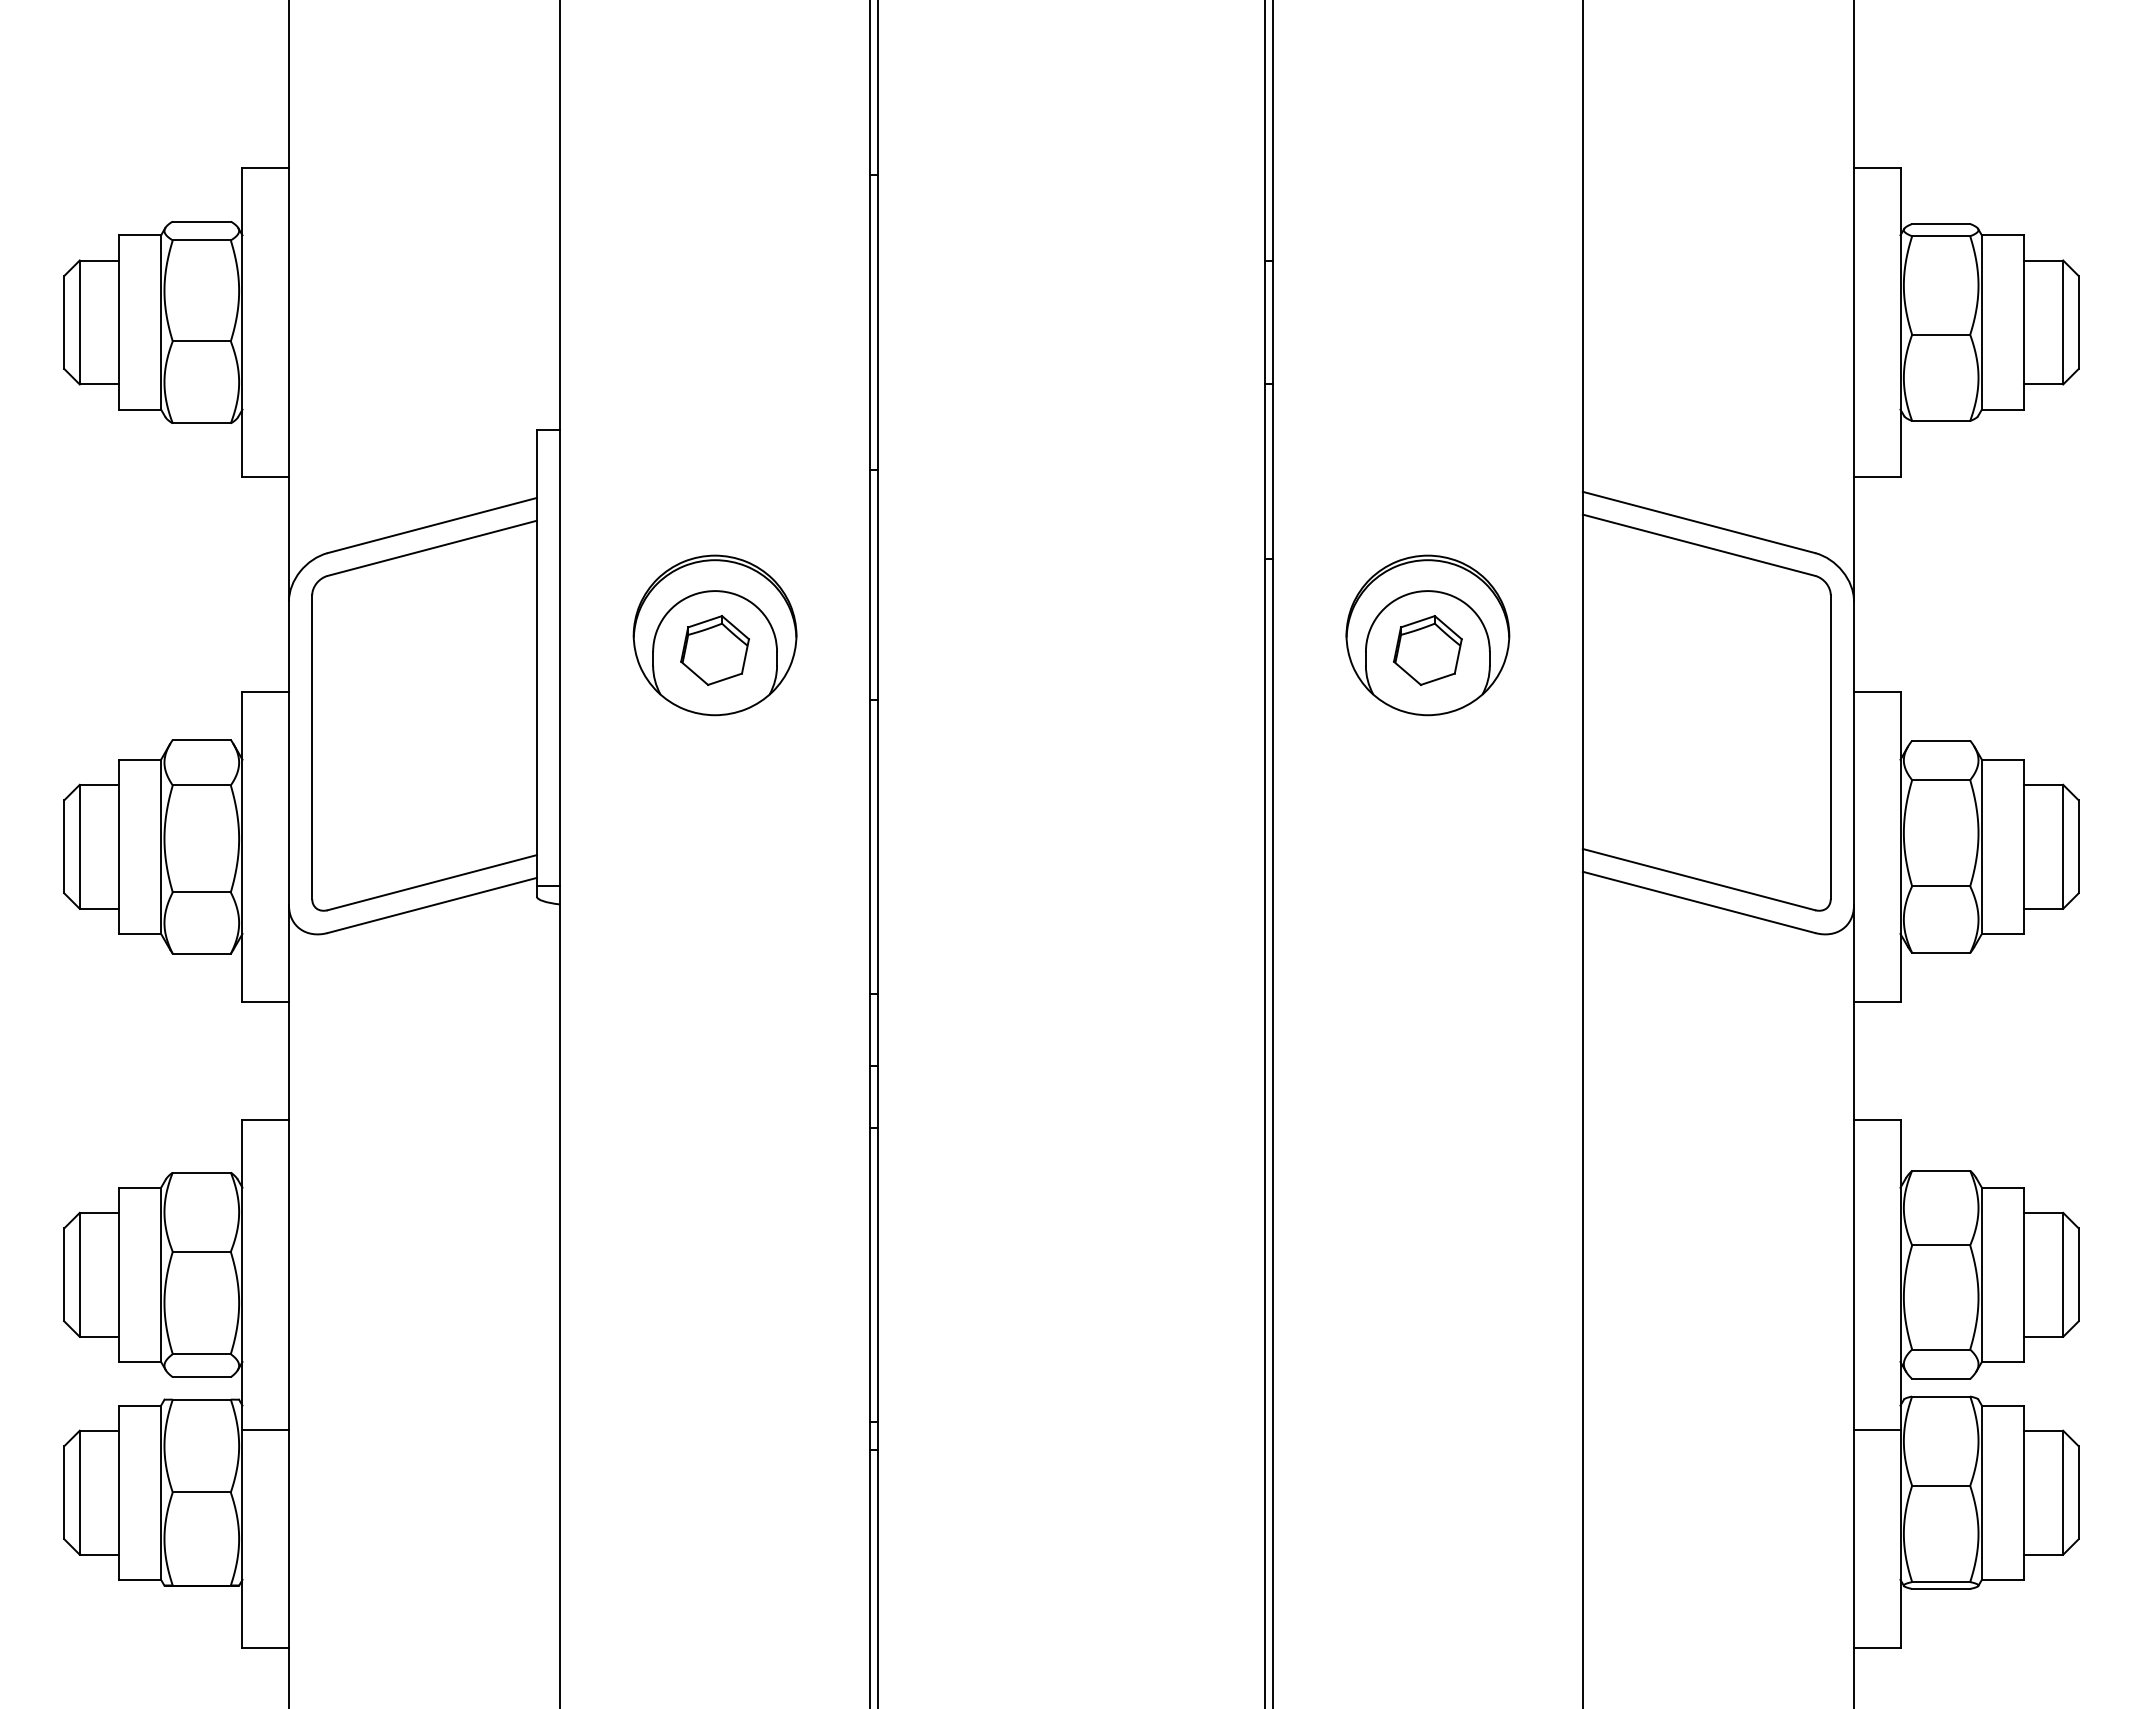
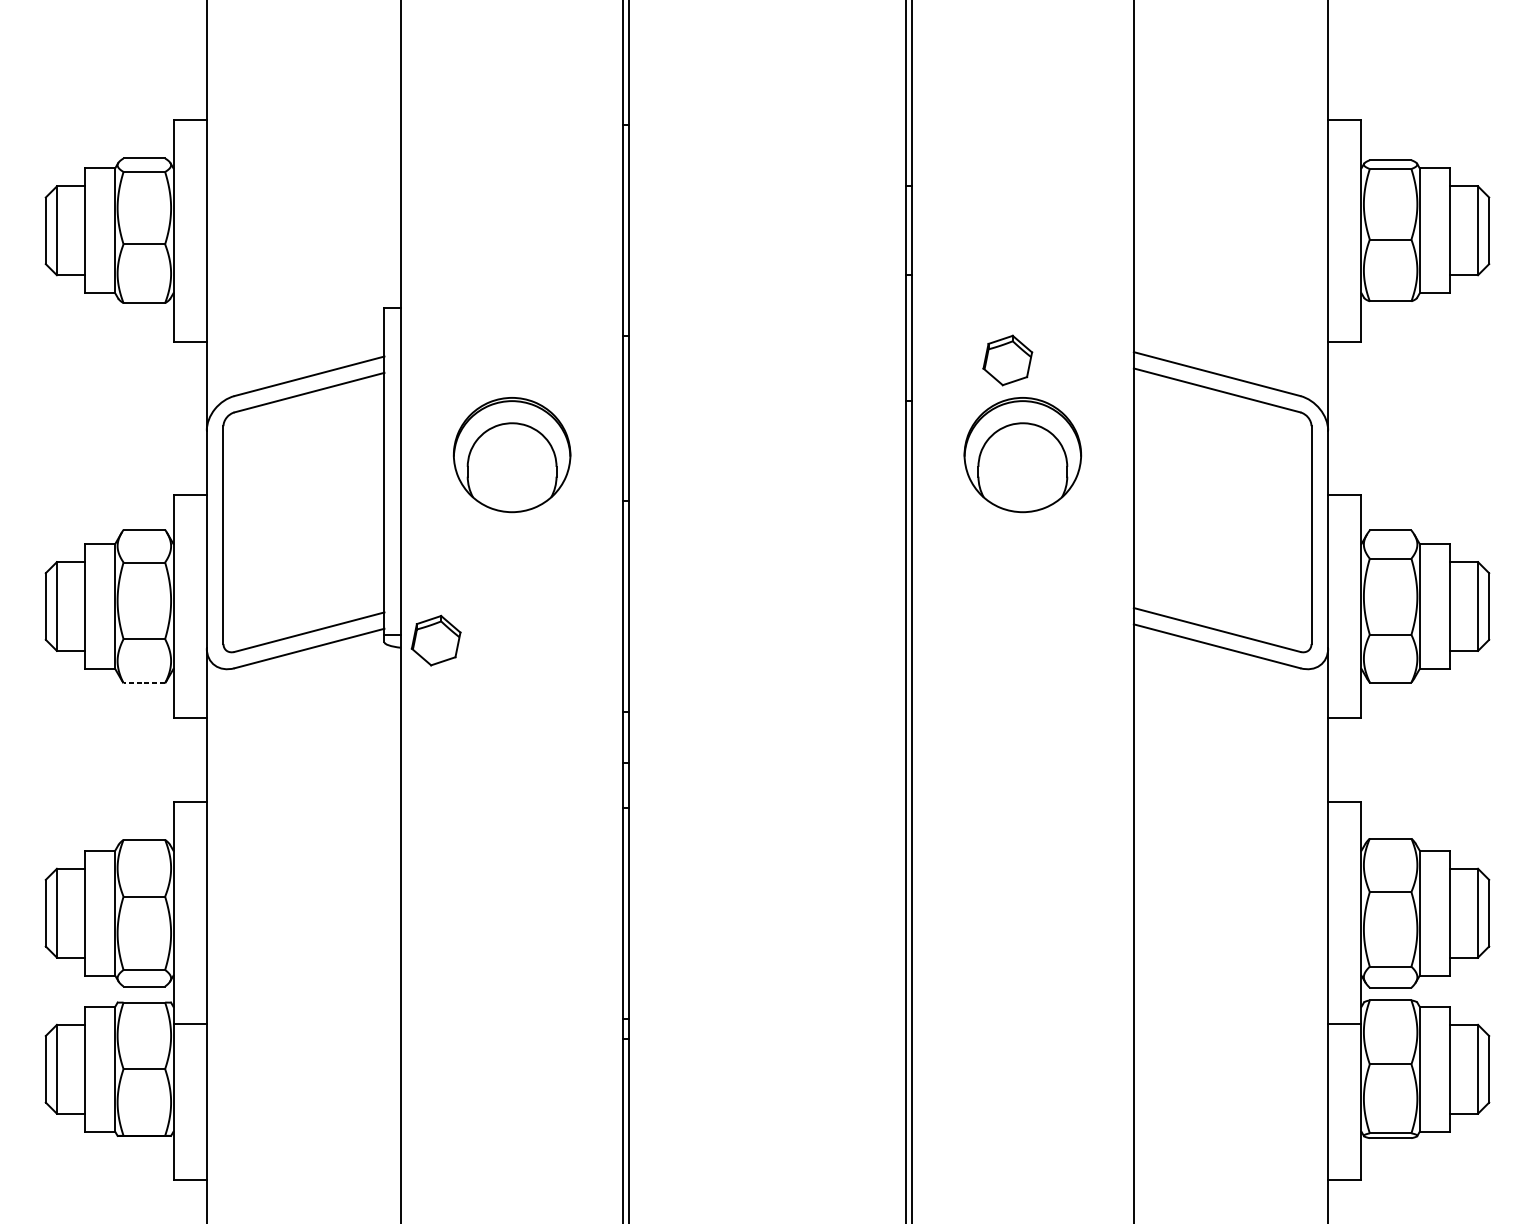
part: (714, 650) -> (435, 640), moved
part: (1427, 650) -> (1007, 360), moved
line: (201, 953) -> (144, 682), solid -> dashed

